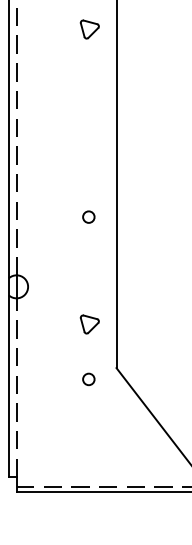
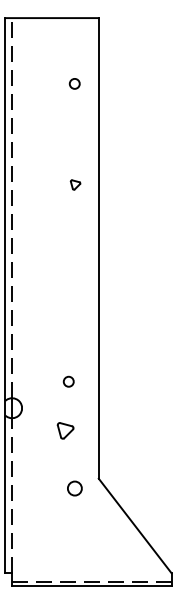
part: (89, 28) -> (75, 184), size x0.6
circle: (88, 216) -> (68, 381), moved
part: (89, 324) -> (65, 430), moved
circle: (88, 379) -> (74, 488), size x1.4

